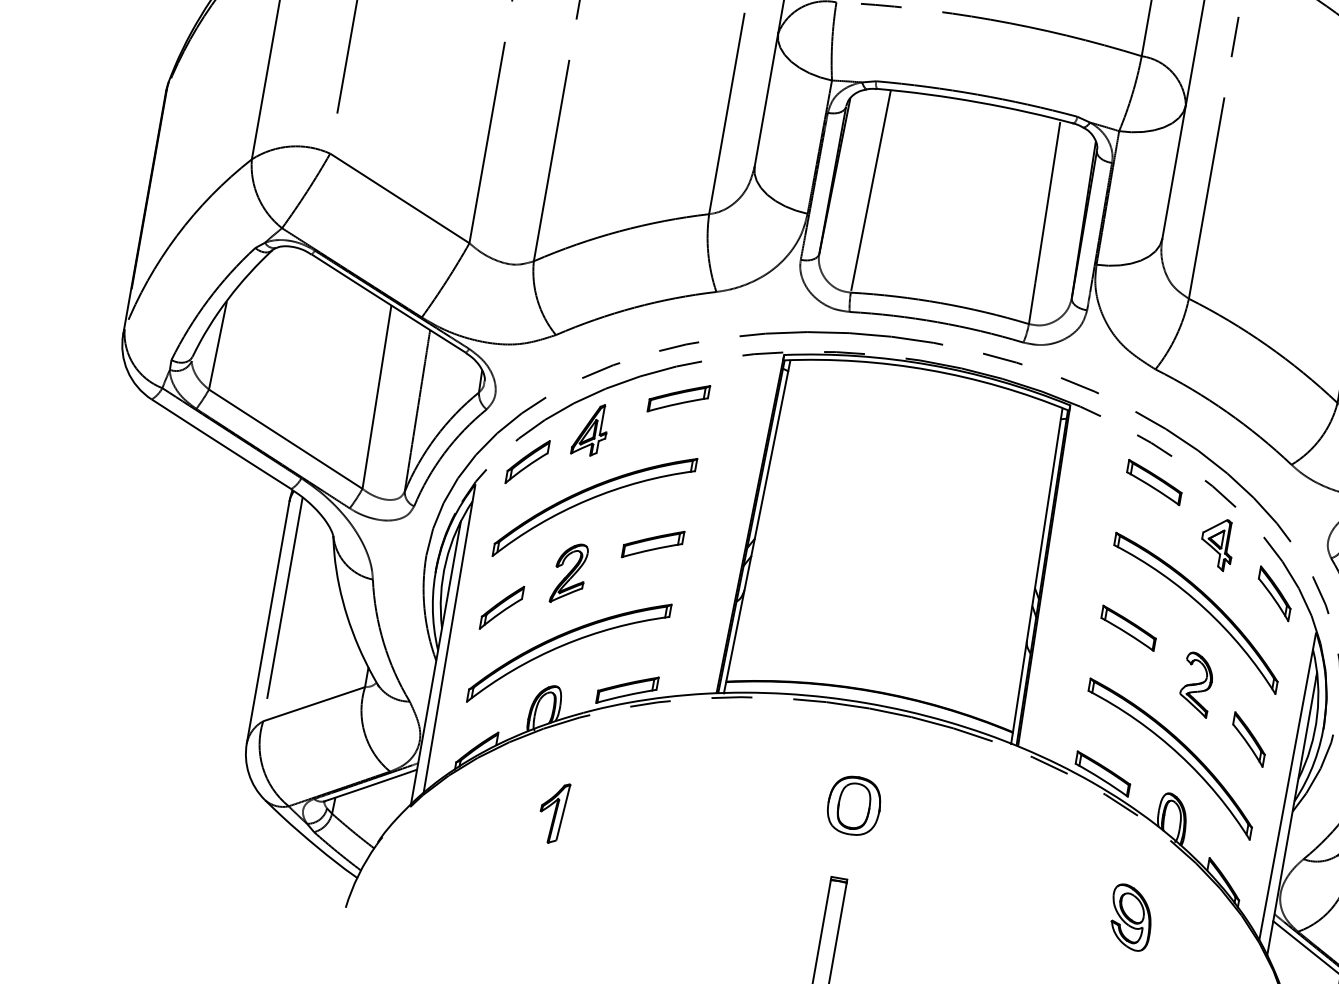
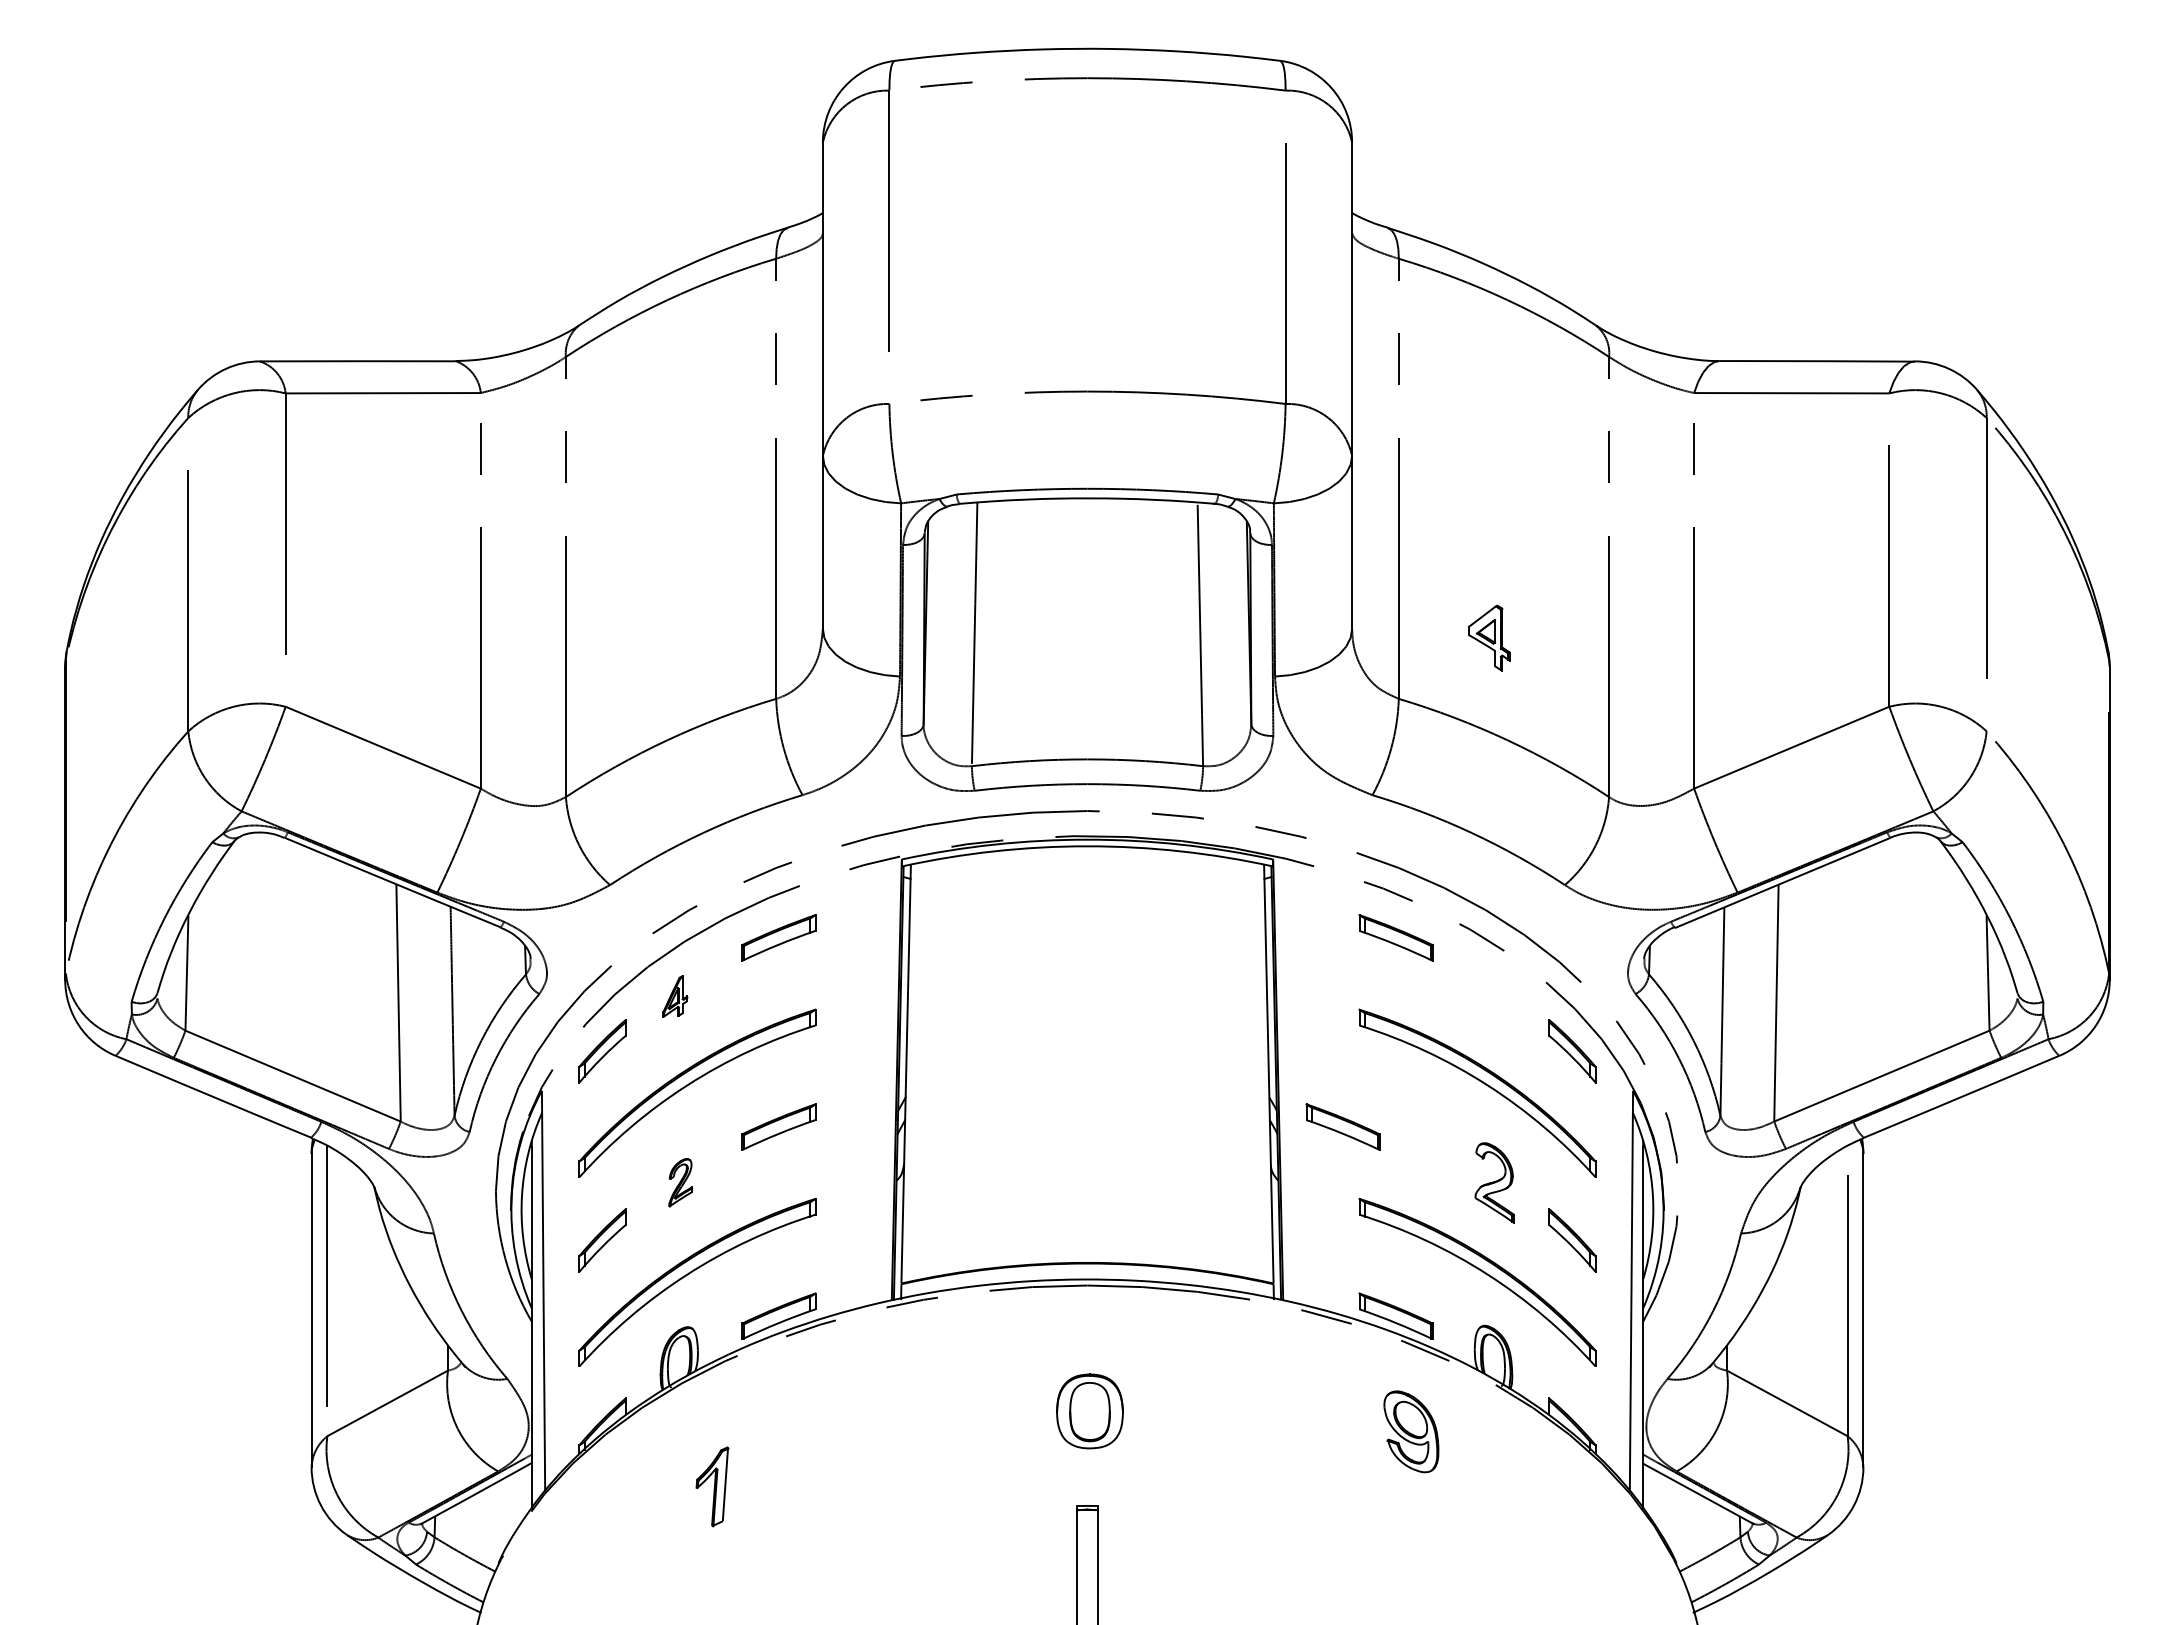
part: (591, 429) -> (675, 996), size x0.6
part: (1217, 543) -> (1489, 637), moved
part: (569, 573) -> (680, 1182), size x0.6
part: (1128, 627) -> (1342, 1126), moved
part: (1131, 917) -> (1411, 1431), moved

